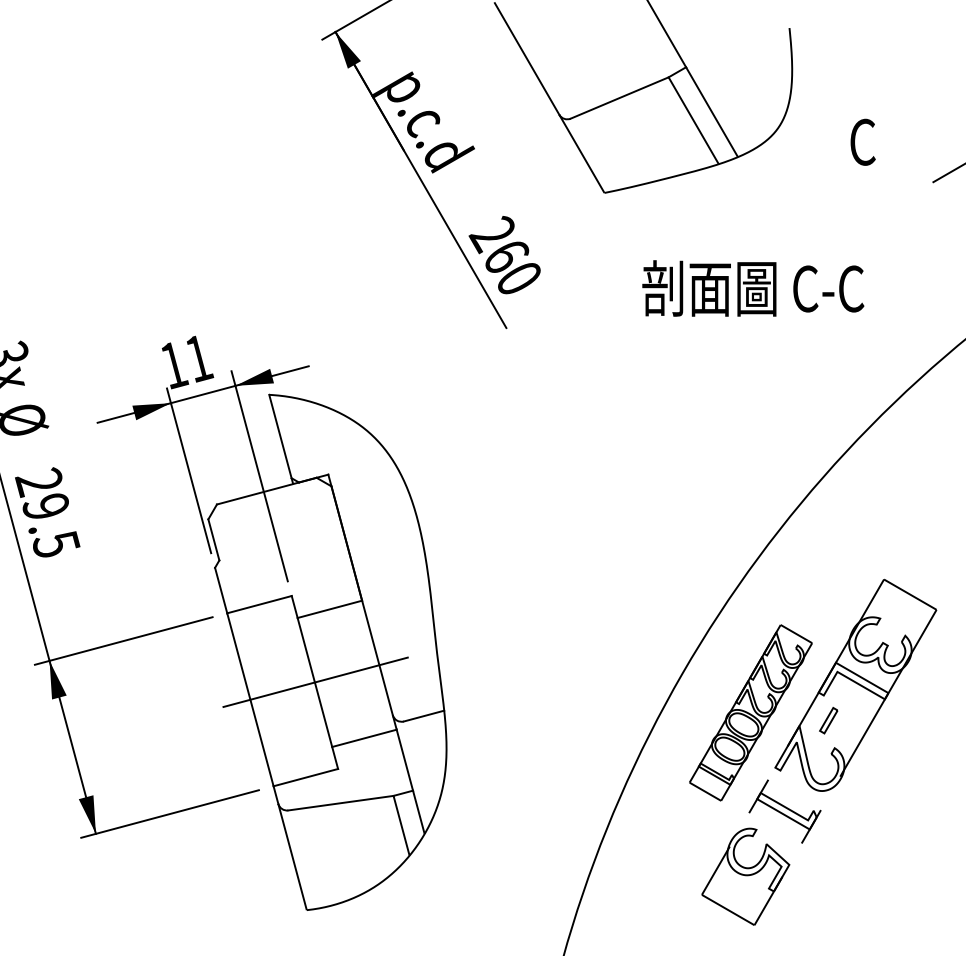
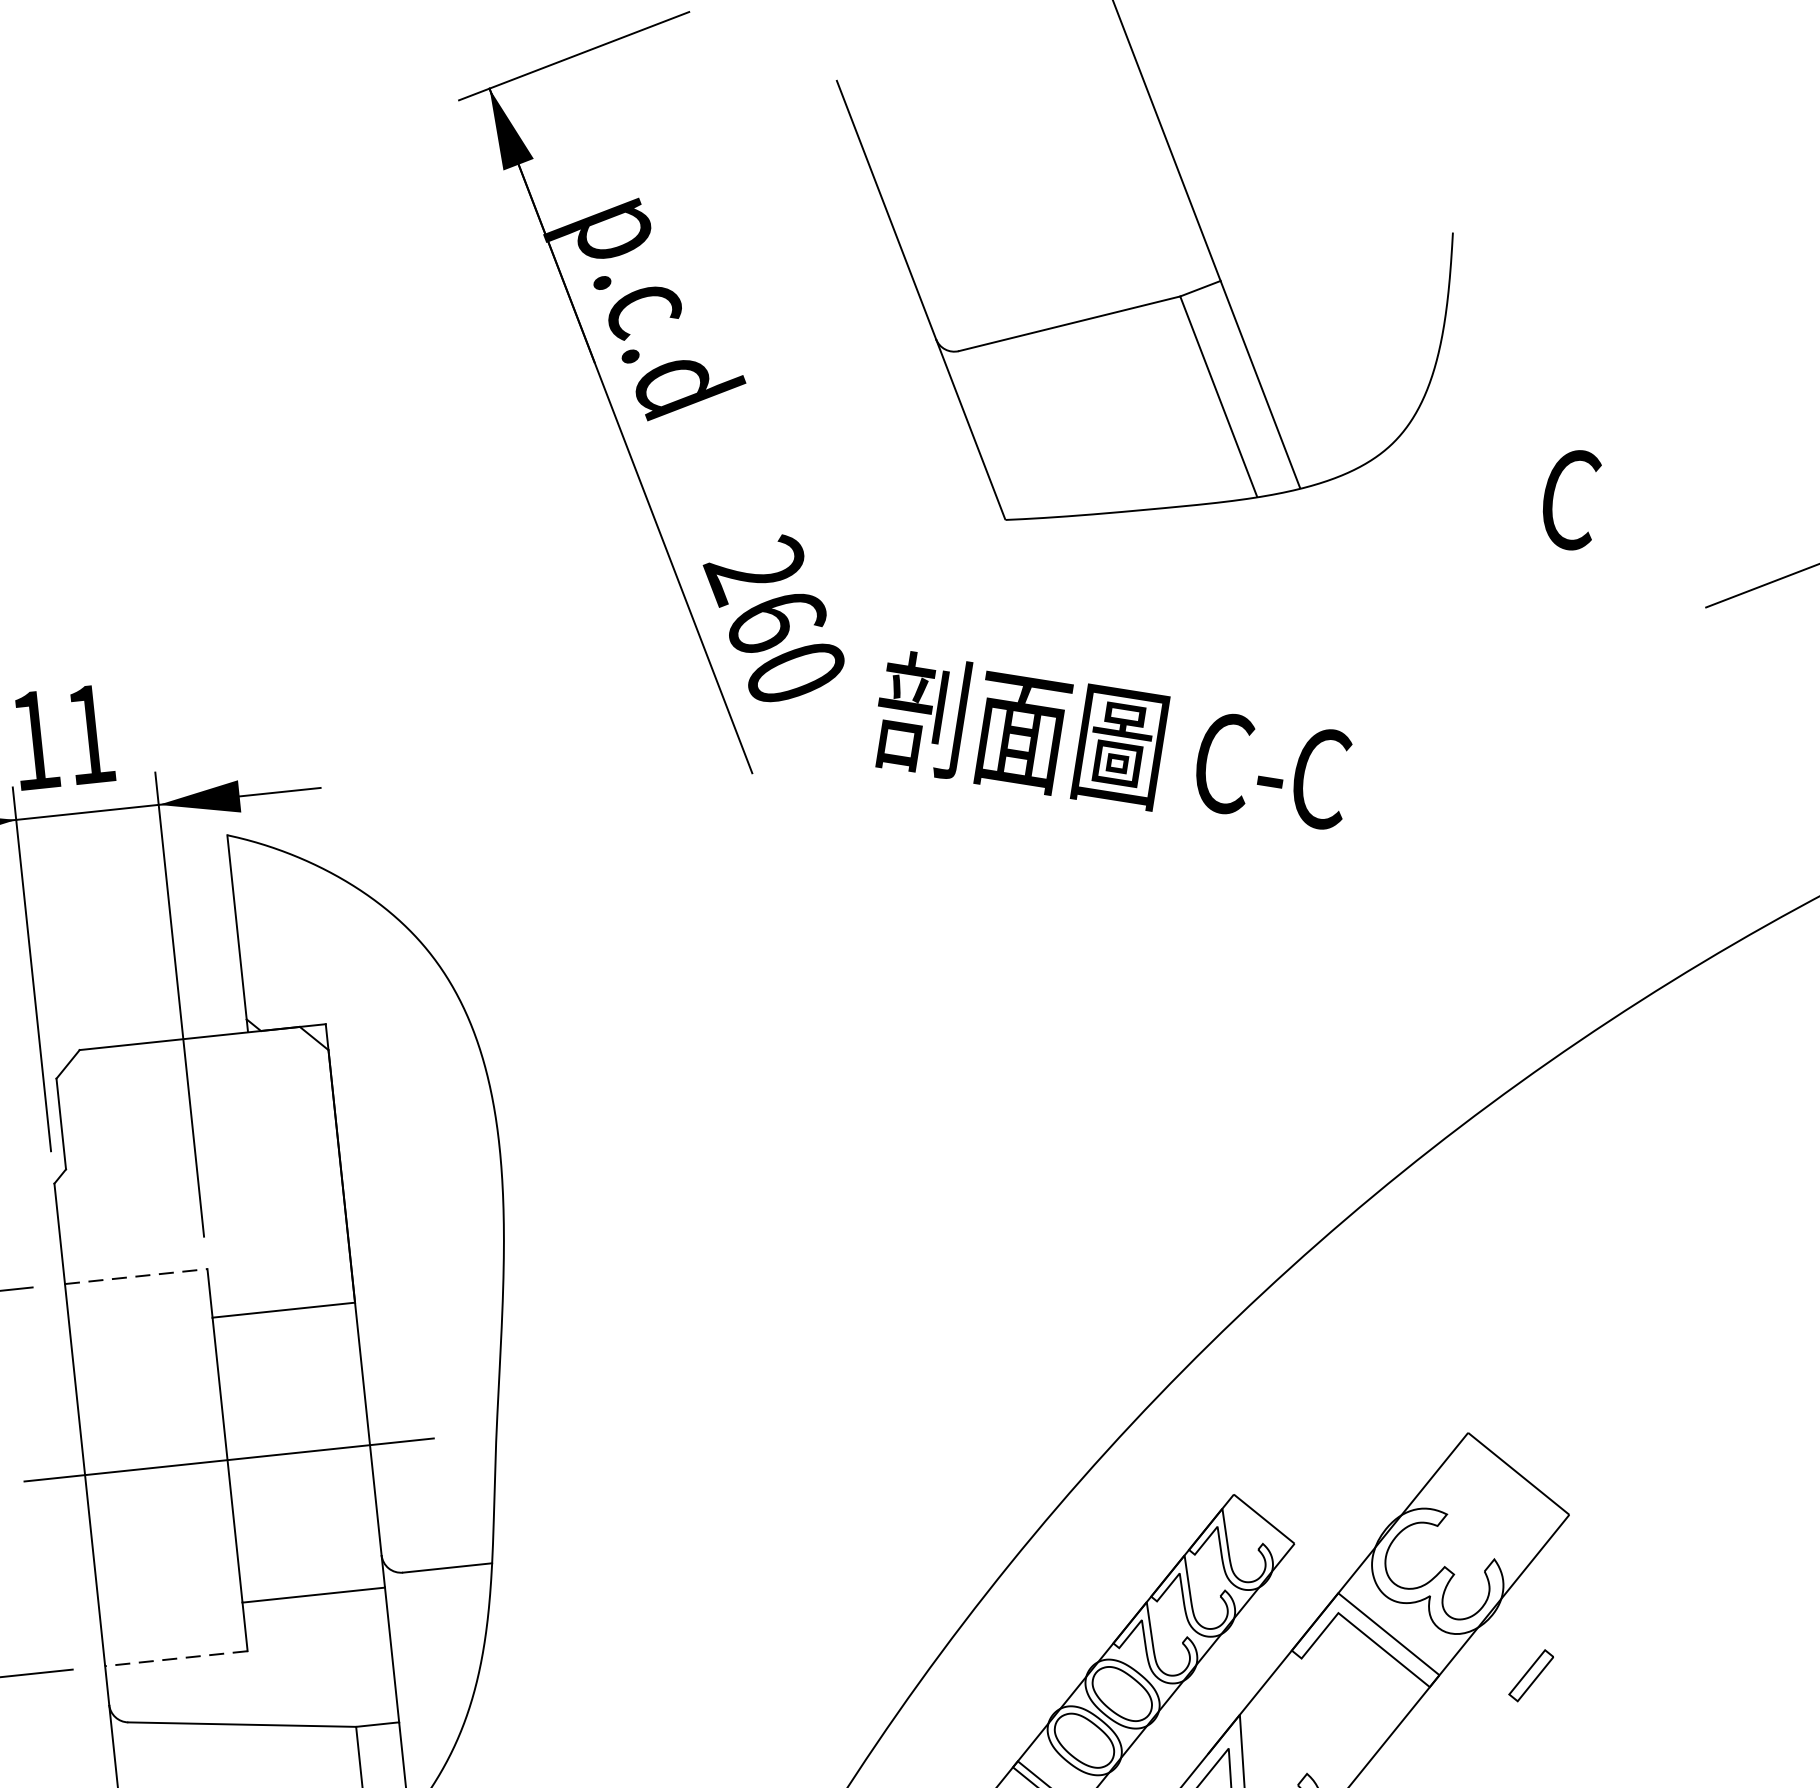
text: (753, 288) -> (1113, 744), moved
line: (259, 604) -> (136, 1276), solid -> dashed
part: (828, 720) -> (1530, 1675), moved
line: (305, 777) -> (175, 1658), solid -> dashed

